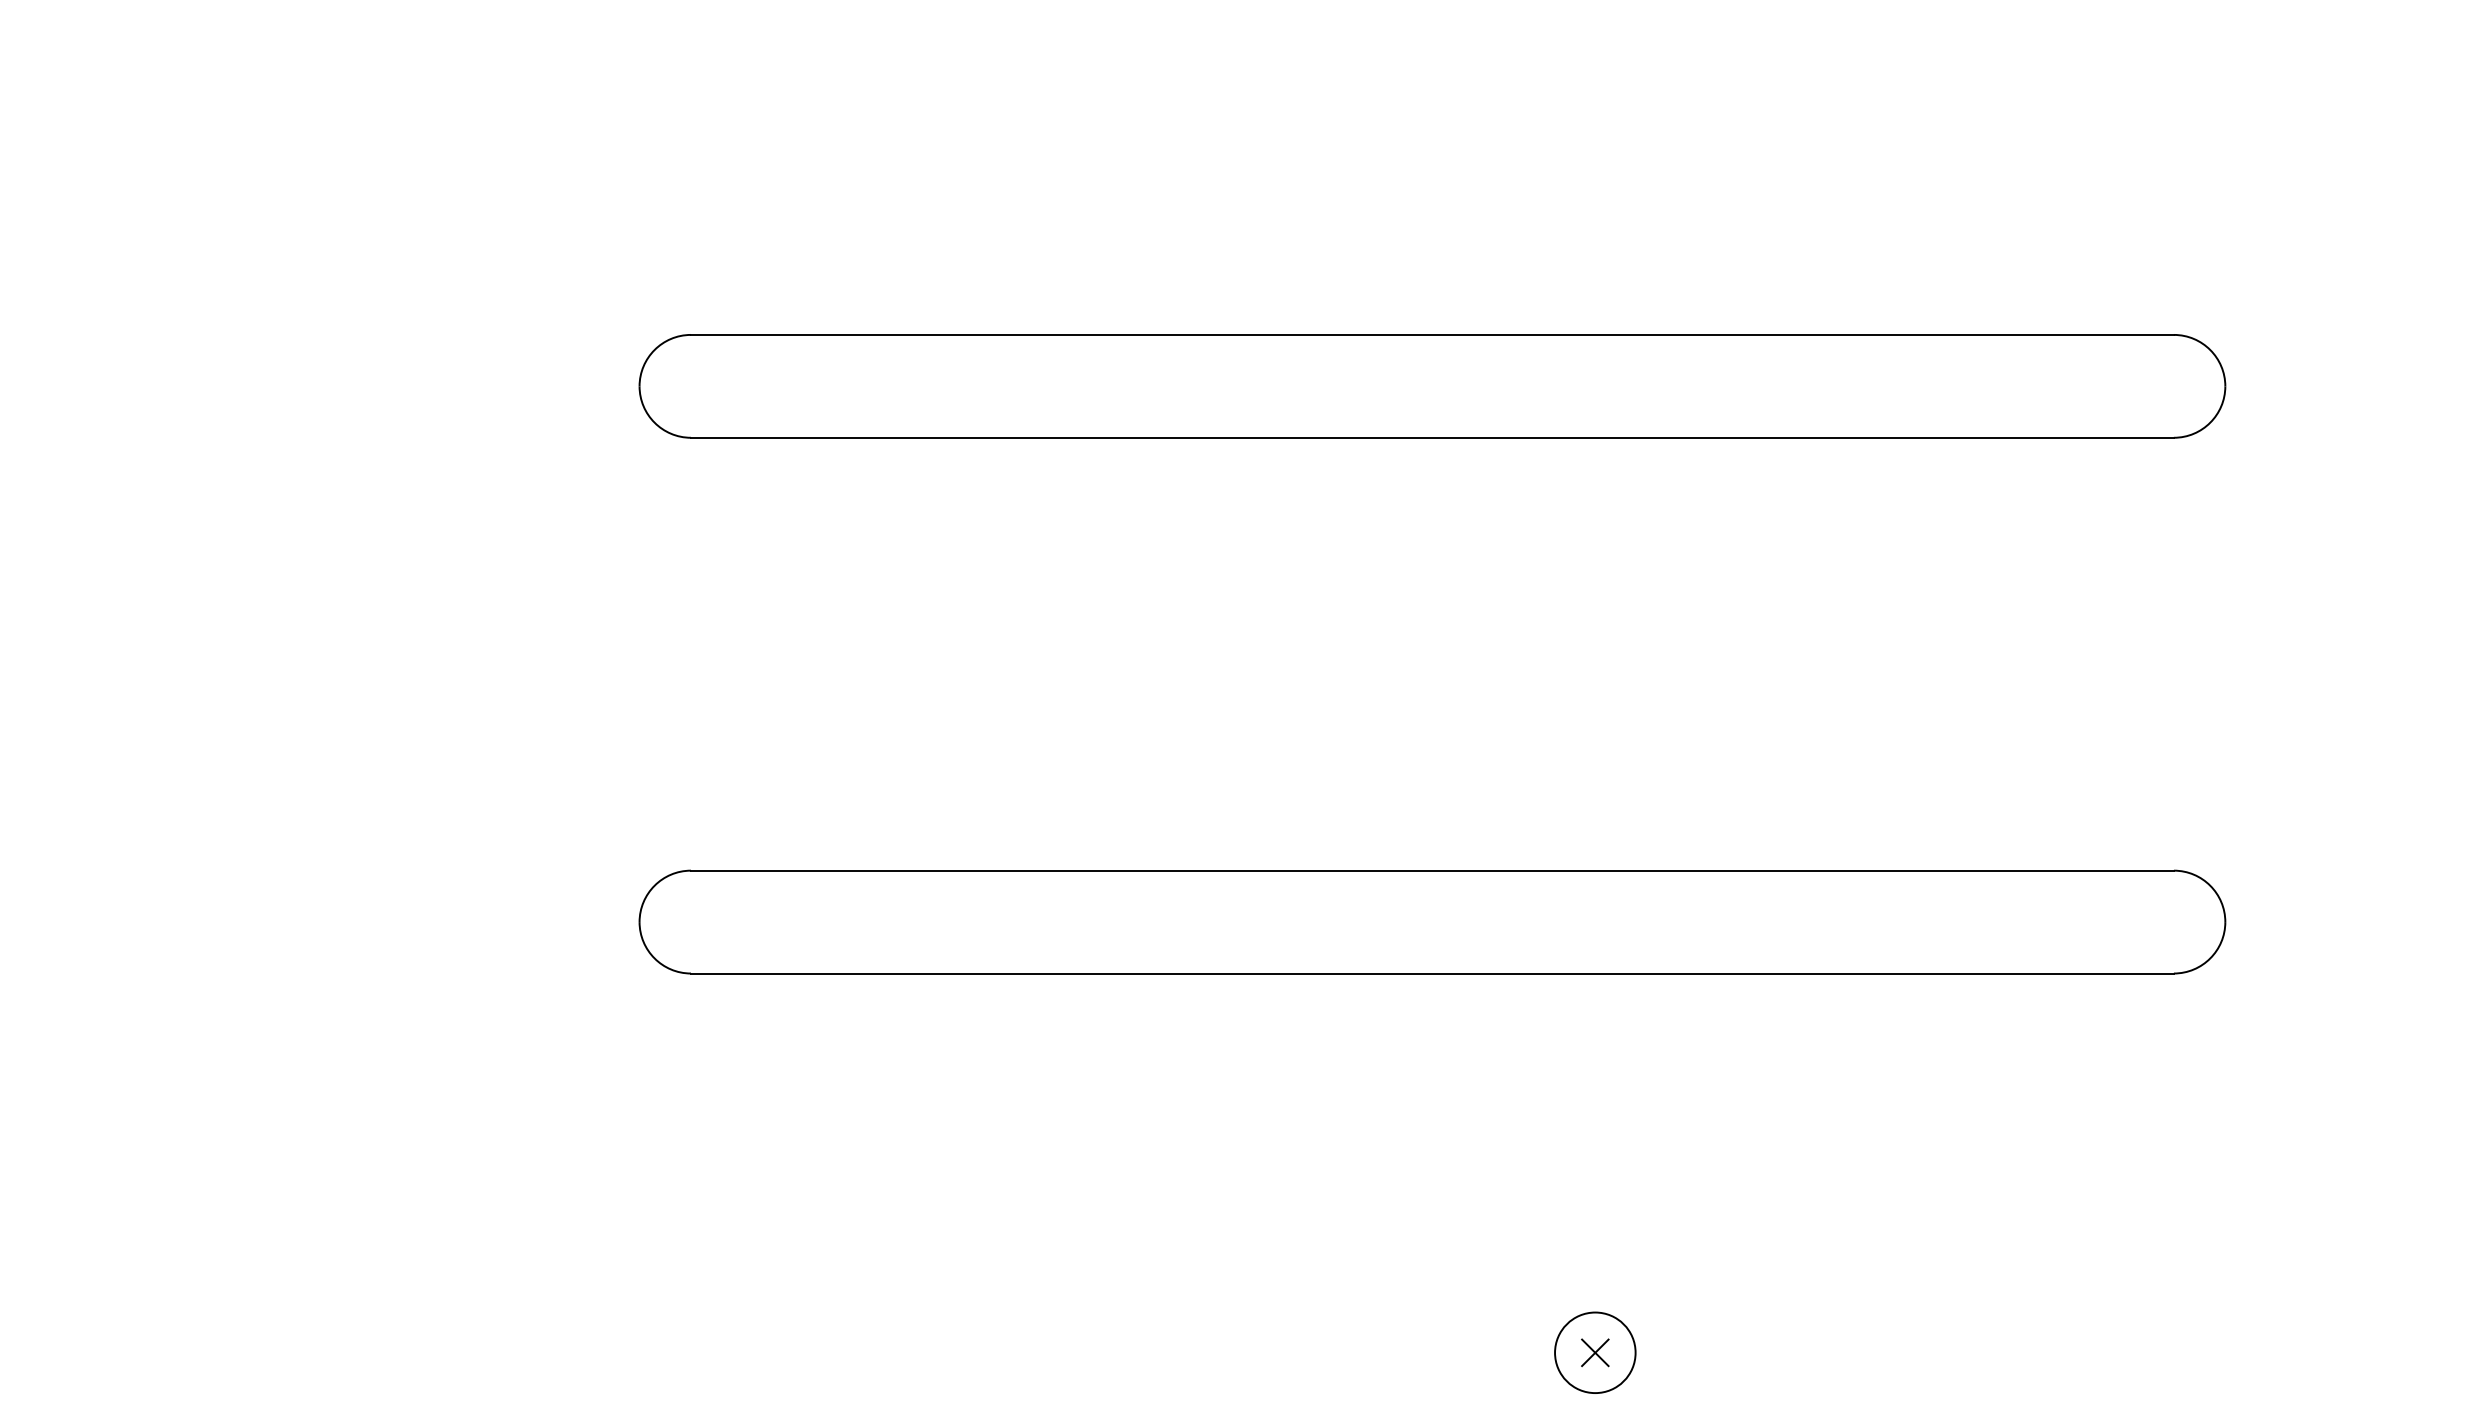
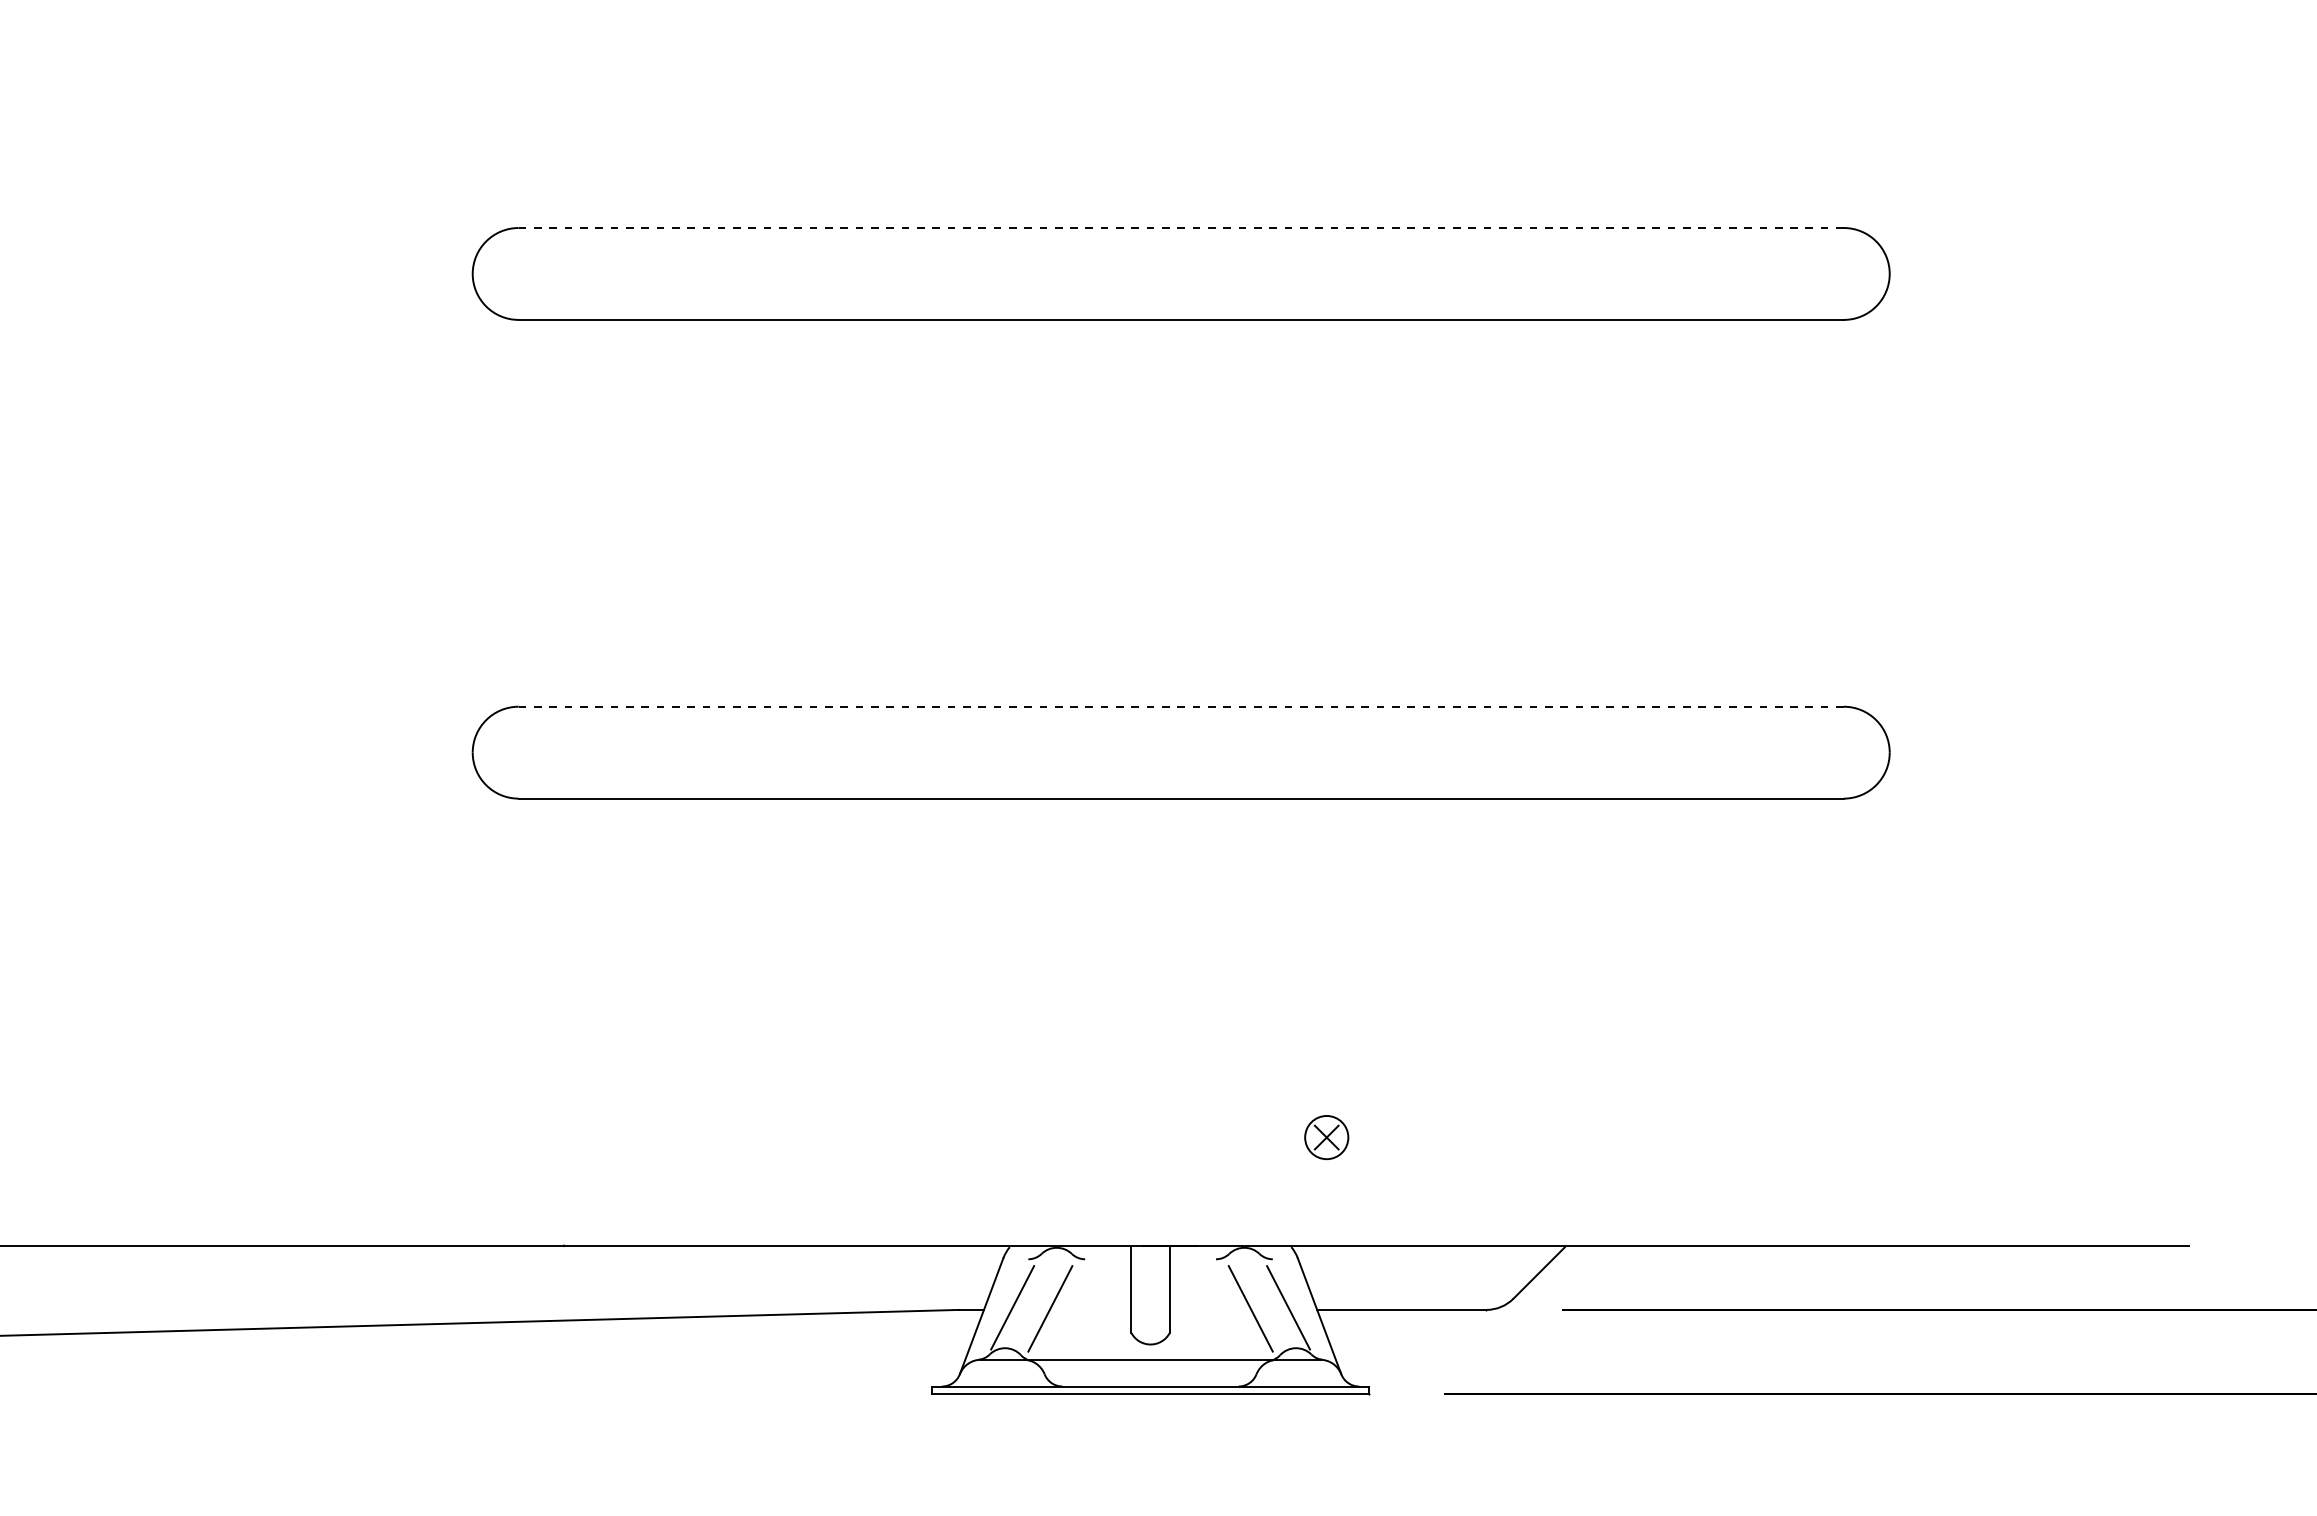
line: (1432, 335) -> (1181, 228), solid -> dashed
line: (1432, 870) -> (1181, 706), solid -> dashed
circle: (1595, 1352) -> (1326, 1137), size x0.6

